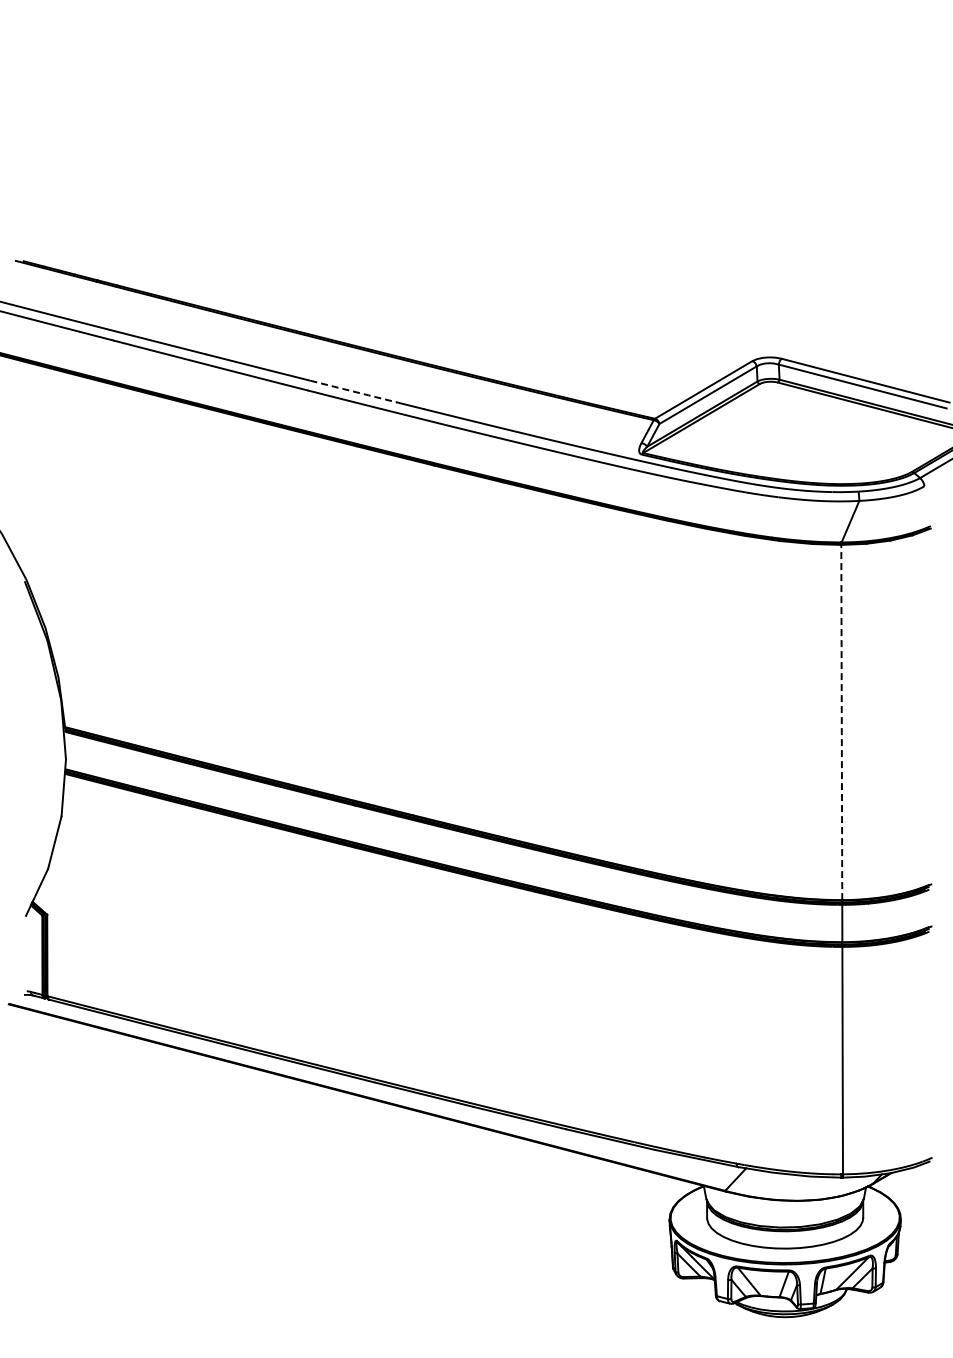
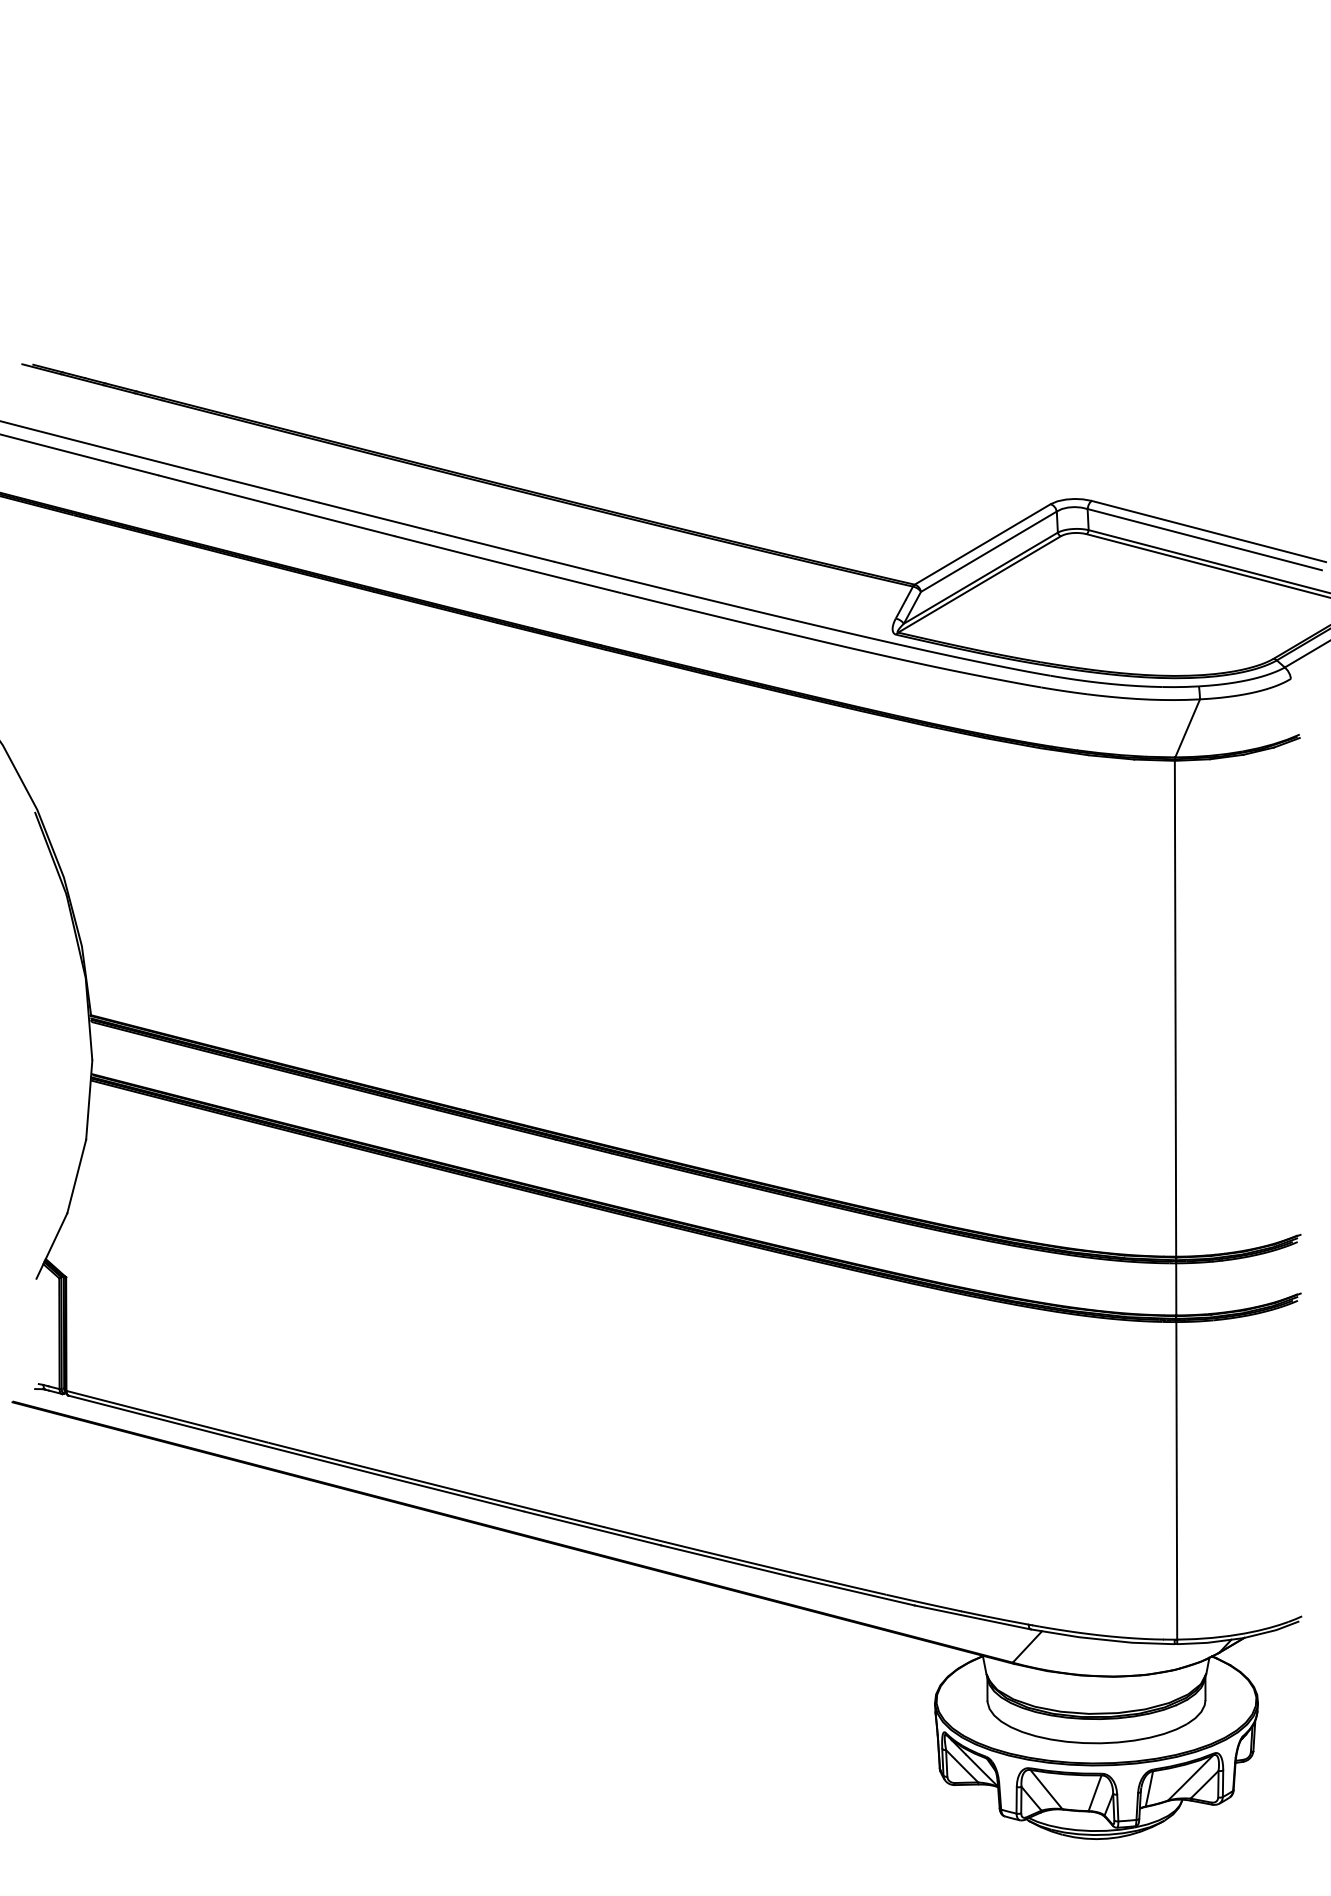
line: (353, 391) -> (493, 546), dashed -> solid
line: (841, 722) -> (1175, 1008), dashed -> solid

